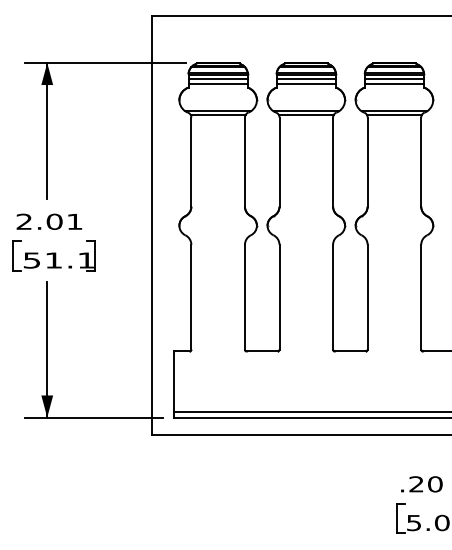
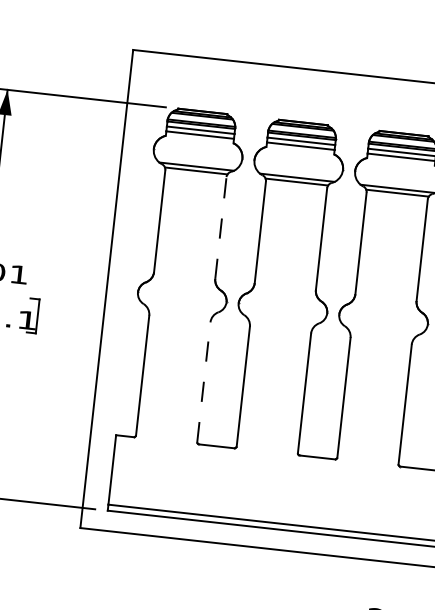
line: (244, 162) -> (220, 228), solid -> dashed
line: (244, 296) -> (203, 381), solid -> dashed

